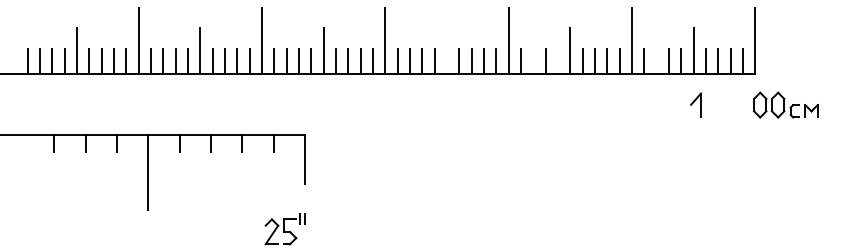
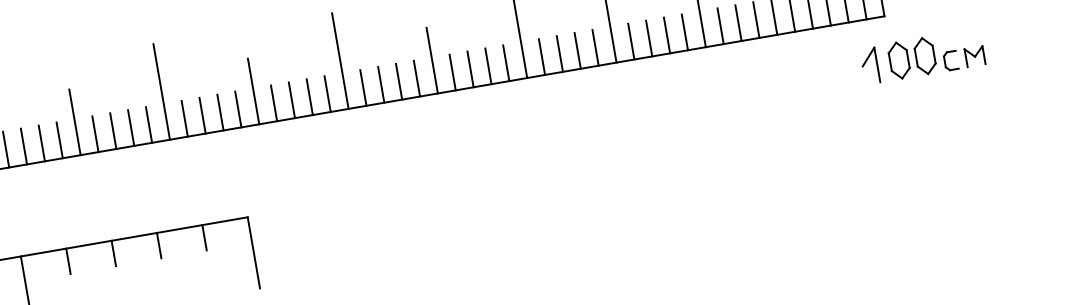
line: (447, 50) -> (432, 59), added
line: (533, 61) -> (560, 54), added
line: (558, 61) -> (596, 47), added
line: (656, 61) -> (738, 23), added
part: (696, 104) -> (870, 64), moved

